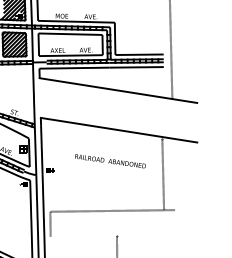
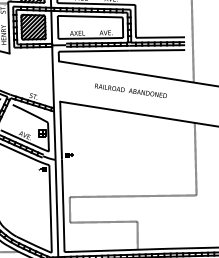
text: (110, 161) -> (130, 91), moved
line: (163, 174) -> (196, 159), moved
line: (83, 235) -> (103, 221), added

